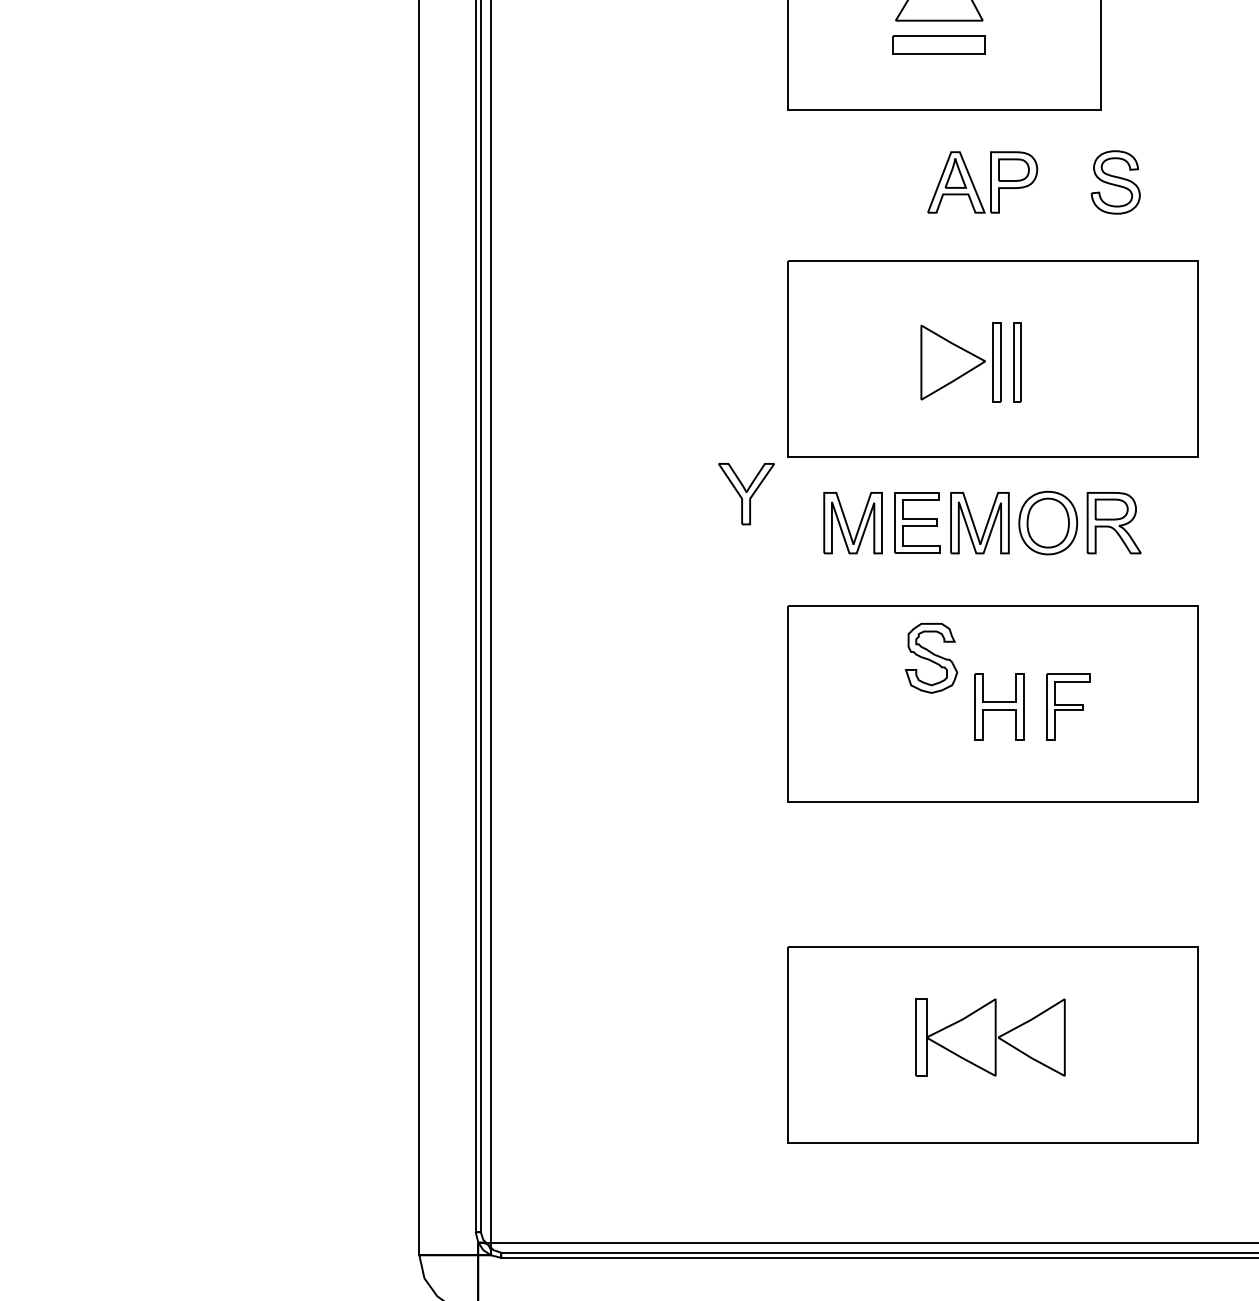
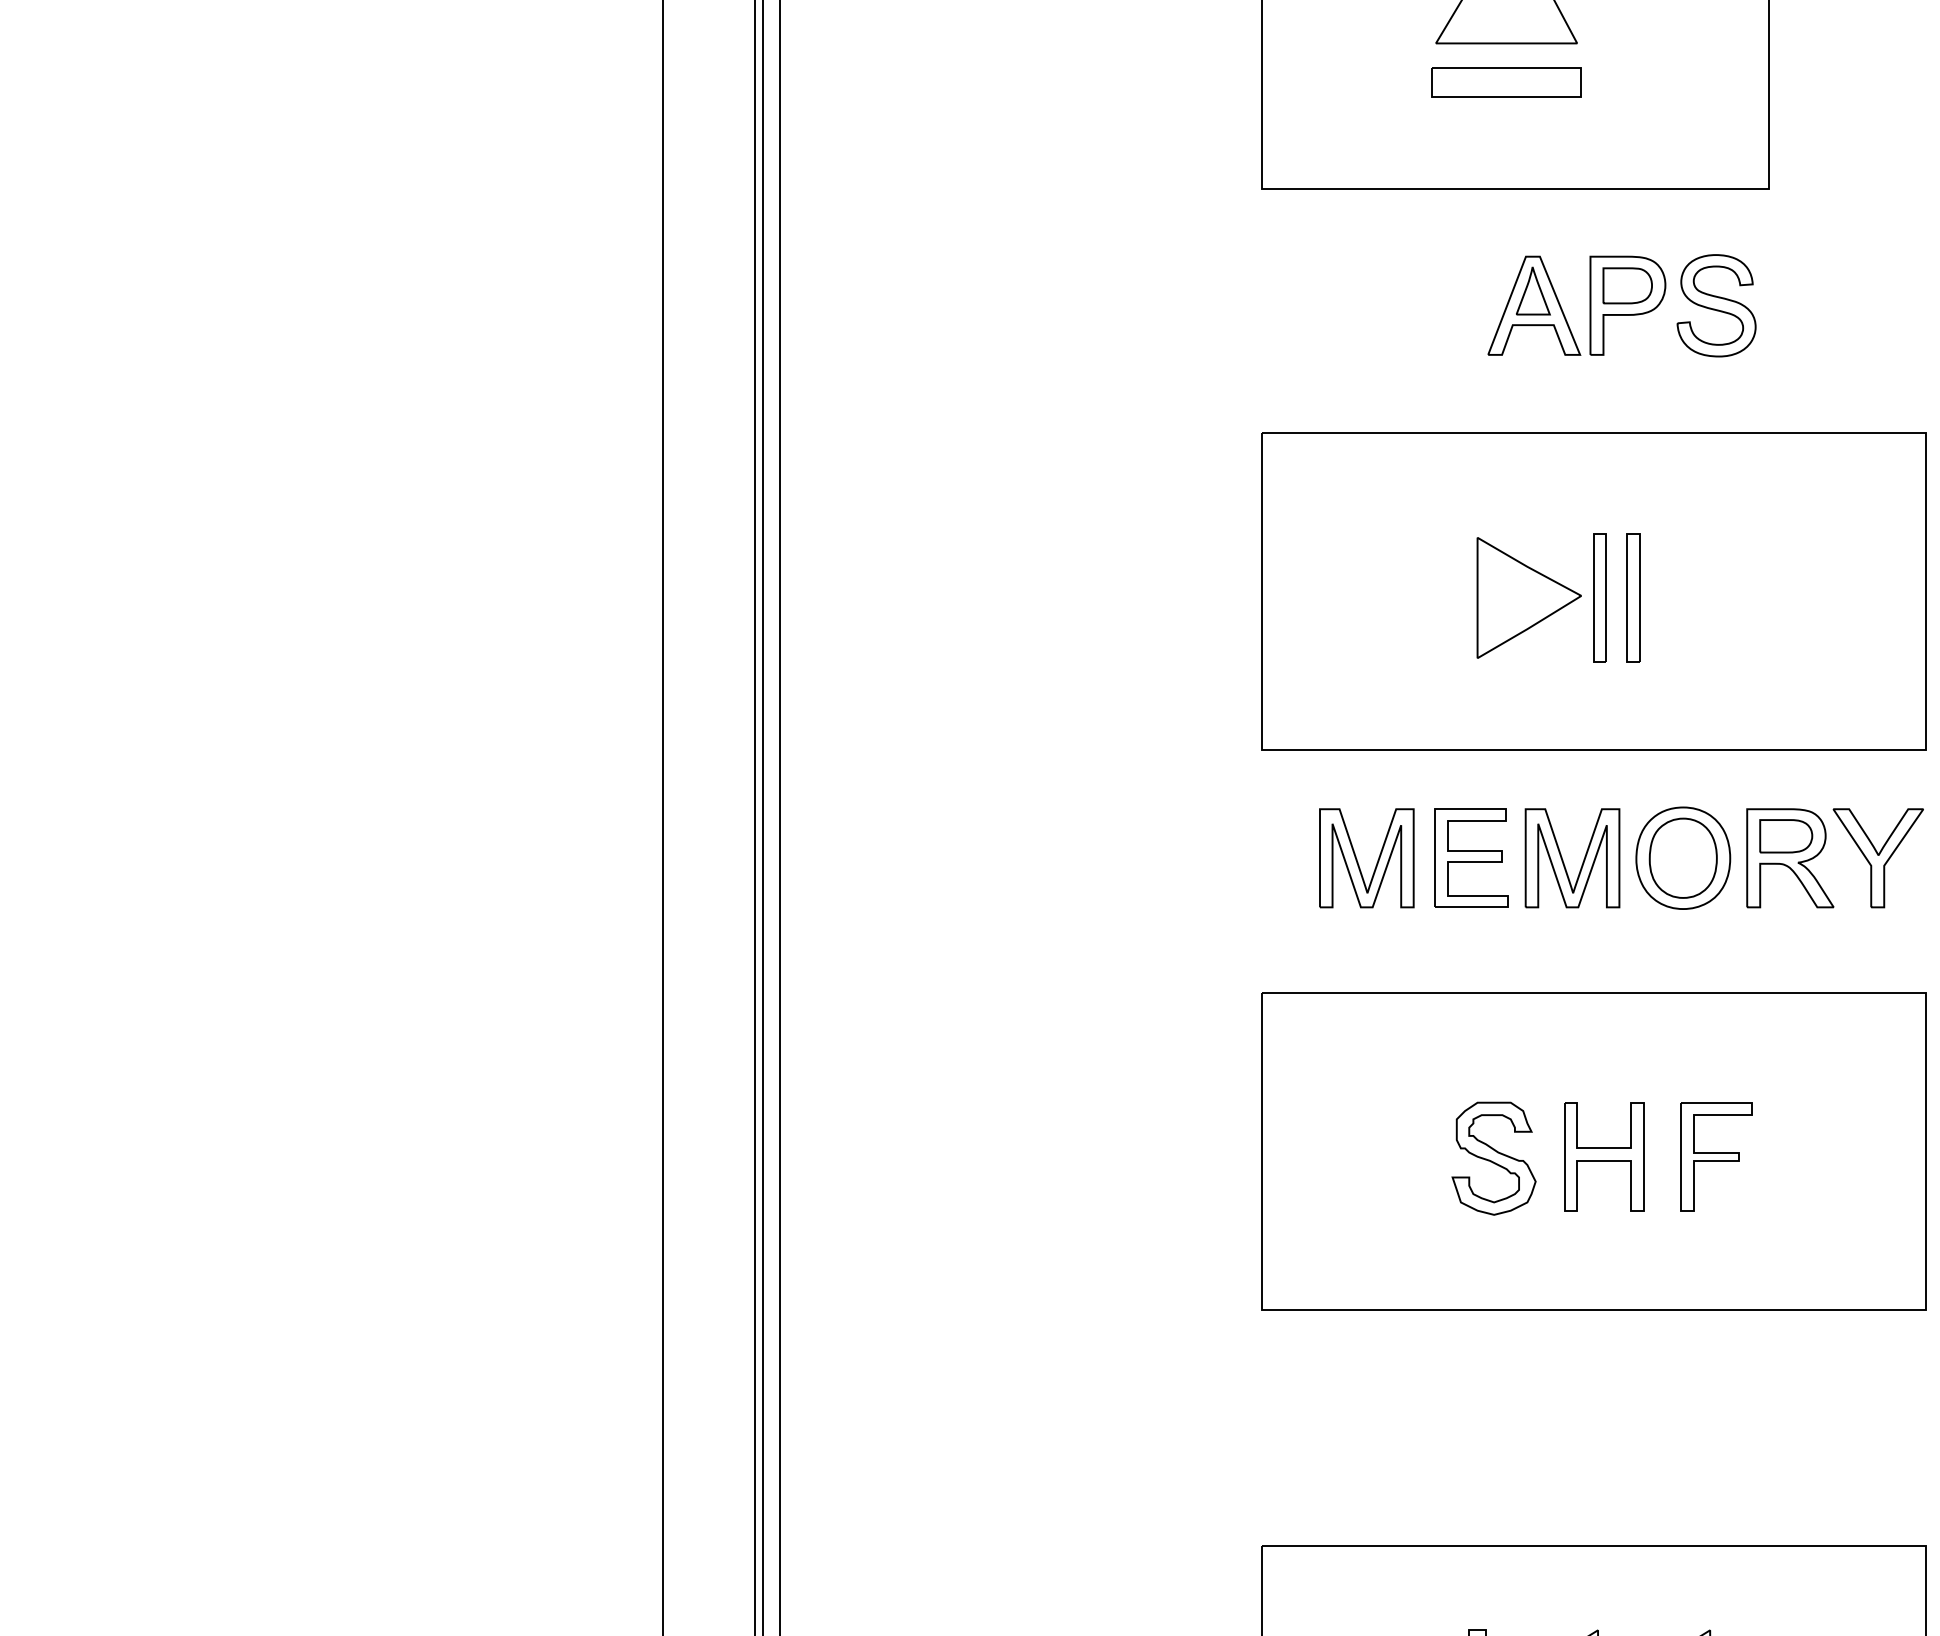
part: (1115, 182) -> (1716, 305), moved
part: (746, 494) -> (1878, 858), moved
part: (931, 658) -> (1493, 1158), moved

